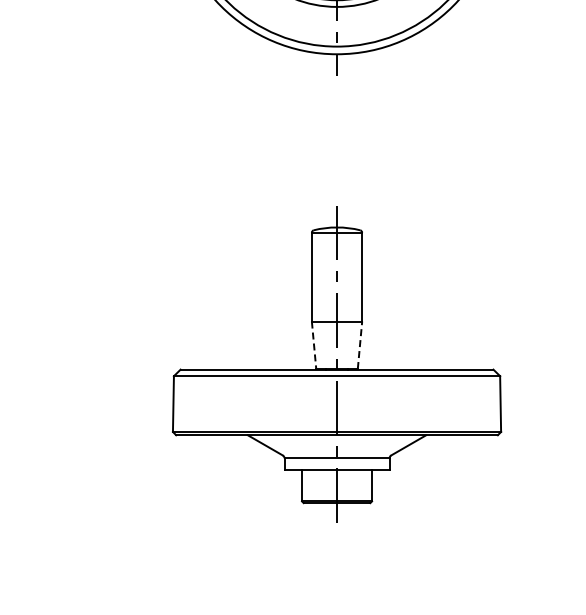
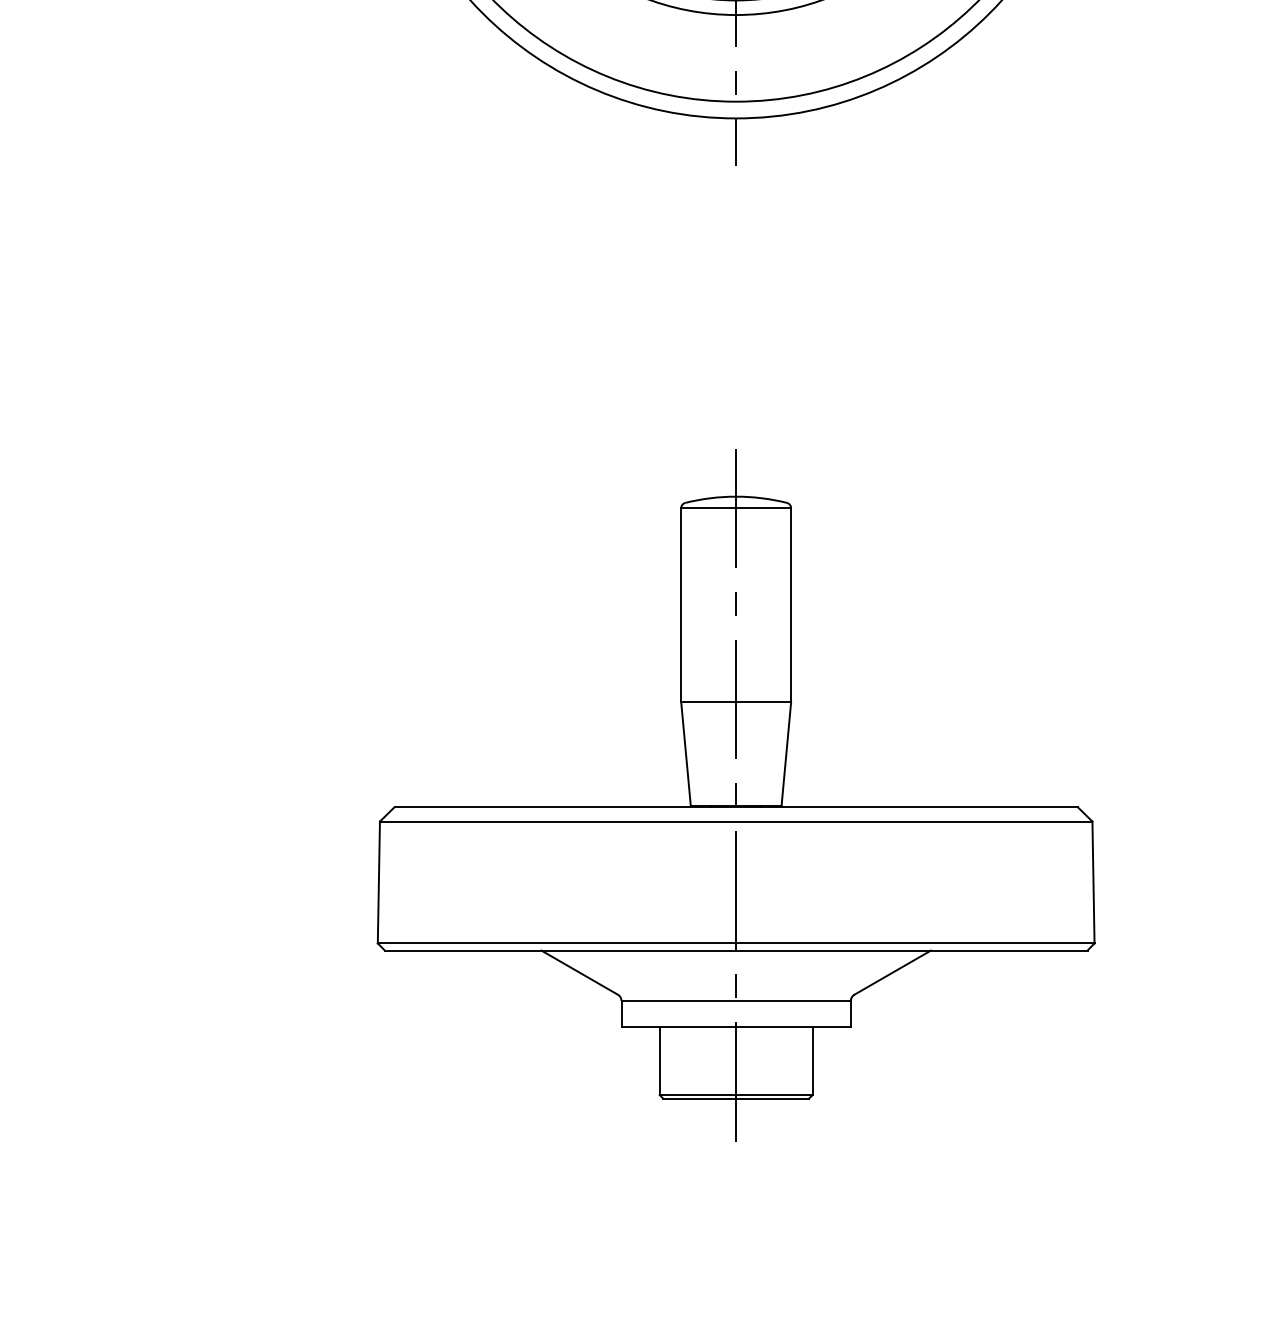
line: (314, 345) -> (686, 754), dashed -> solid
line: (360, 345) -> (787, 754), dashed -> solid

